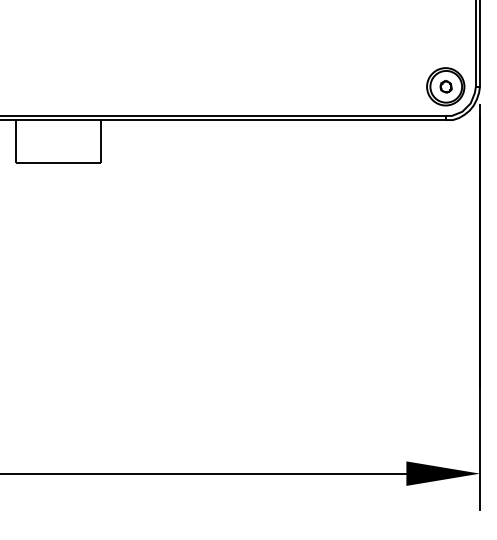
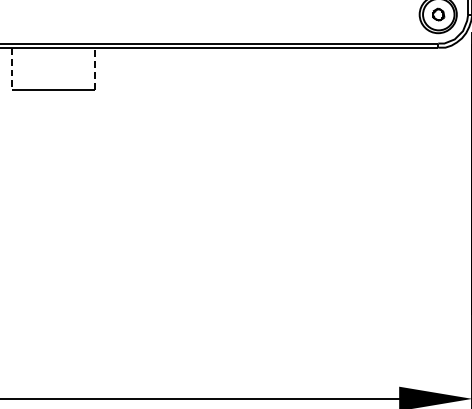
line: (100, 140) -> (95, 67), solid -> dashed
line: (16, 141) -> (11, 68), solid -> dashed

